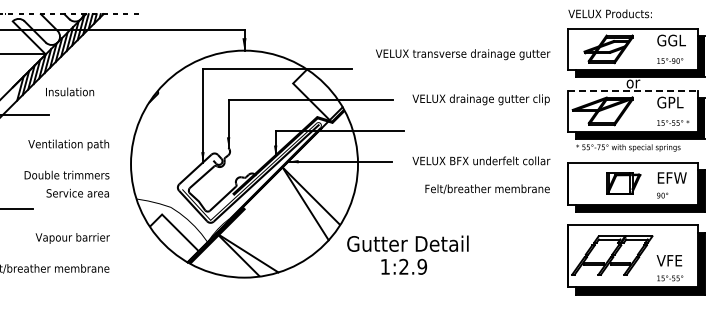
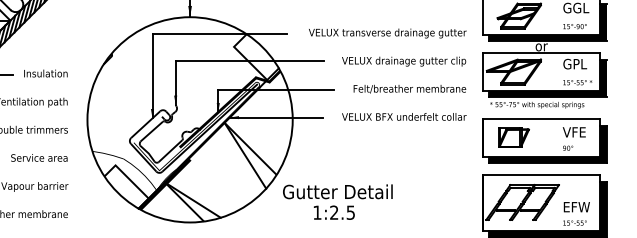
text: (463, 54) -> (388, 33), moved
line: (633, 90) -> (541, 53), dashed -> solid
text: (70, 91) -> (46, 73), moved
text: (671, 177) -> (576, 131), EFW -> VFE
part: (623, 183) -> (513, 137), moved
text: (487, 188) -> (409, 88), moved
text: (77, 193) -> (39, 158), moved
text: (671, 260) -> (576, 206), VFE -> EFW
text: (422, 266) -> (351, 212), 1:2.9 -> 1:2.5

